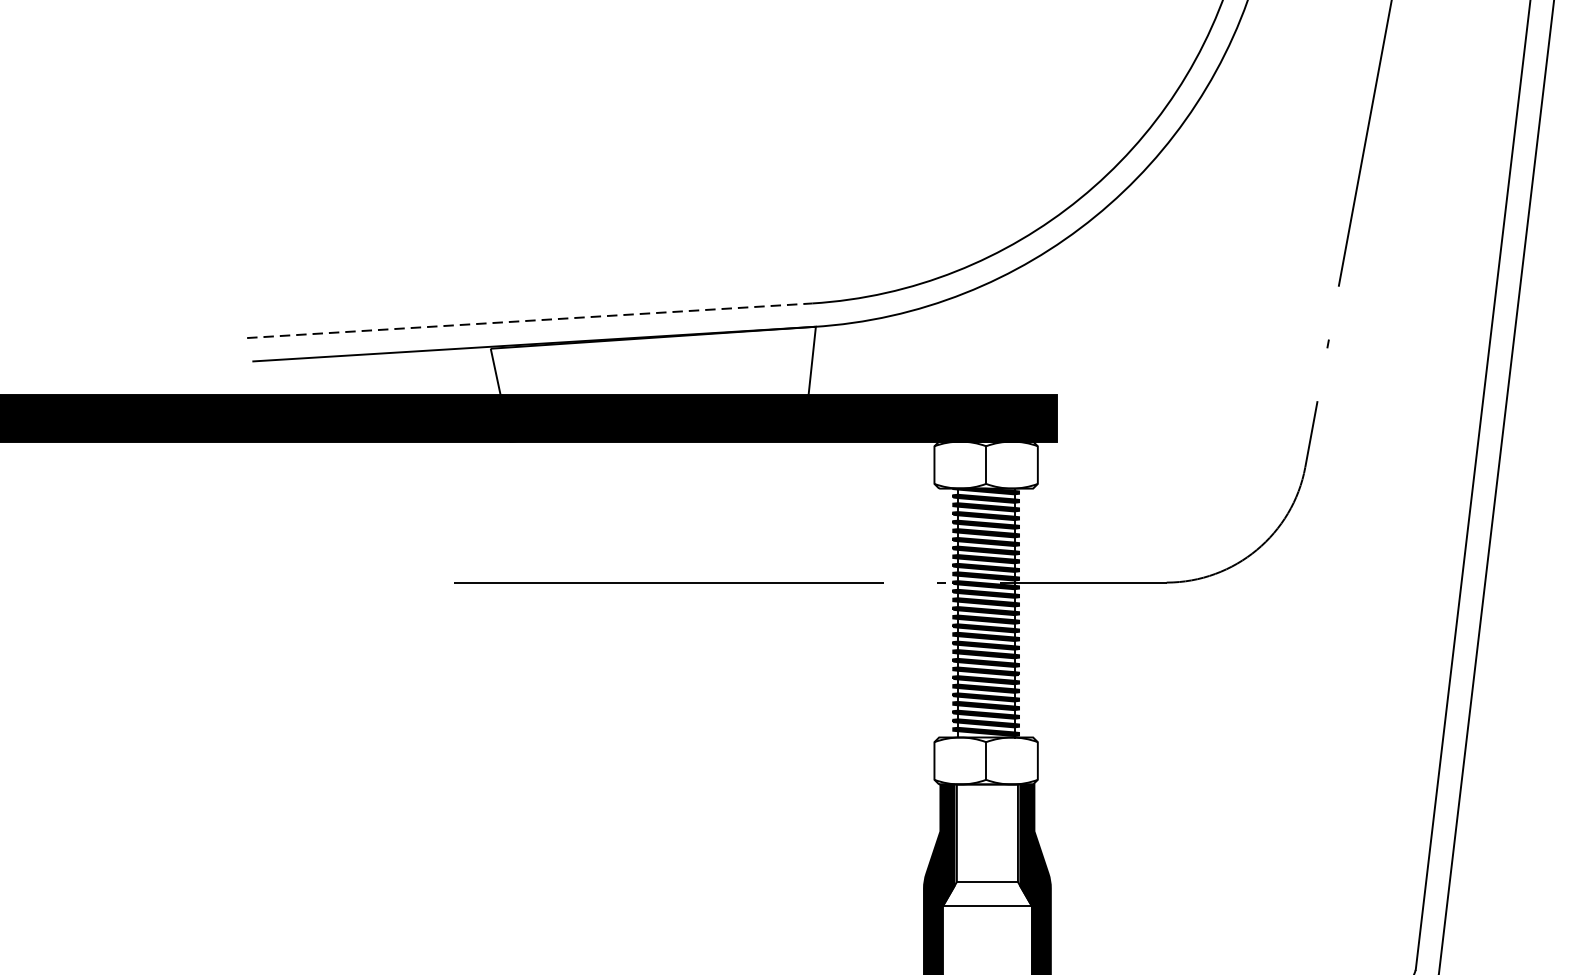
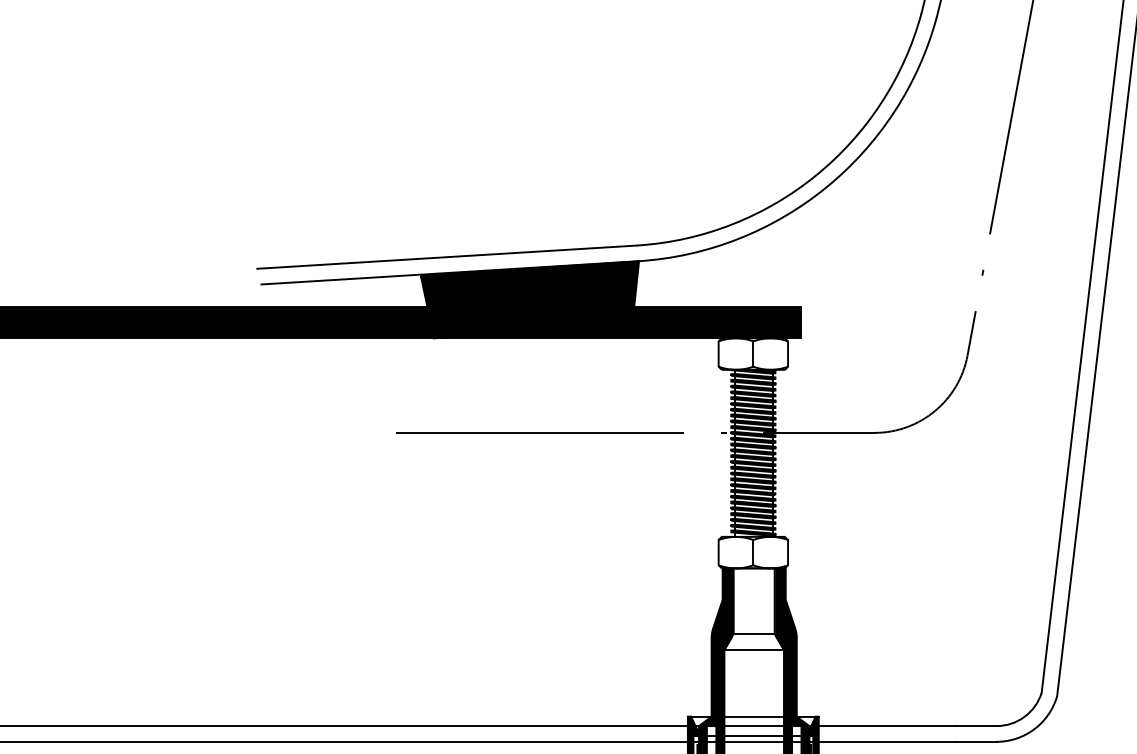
line: (528, 321) -> (446, 257), dashed -> solid
fill: (652, 383) -> (529, 299), added

